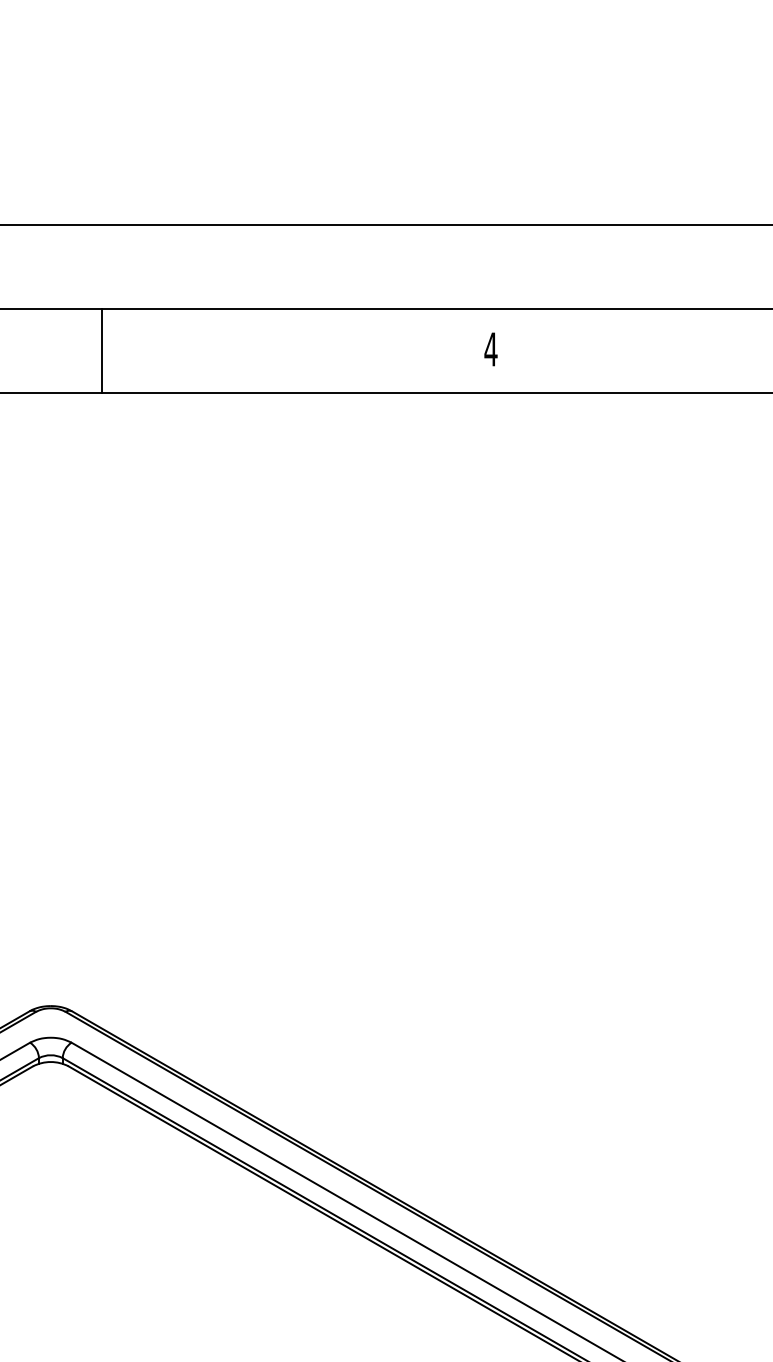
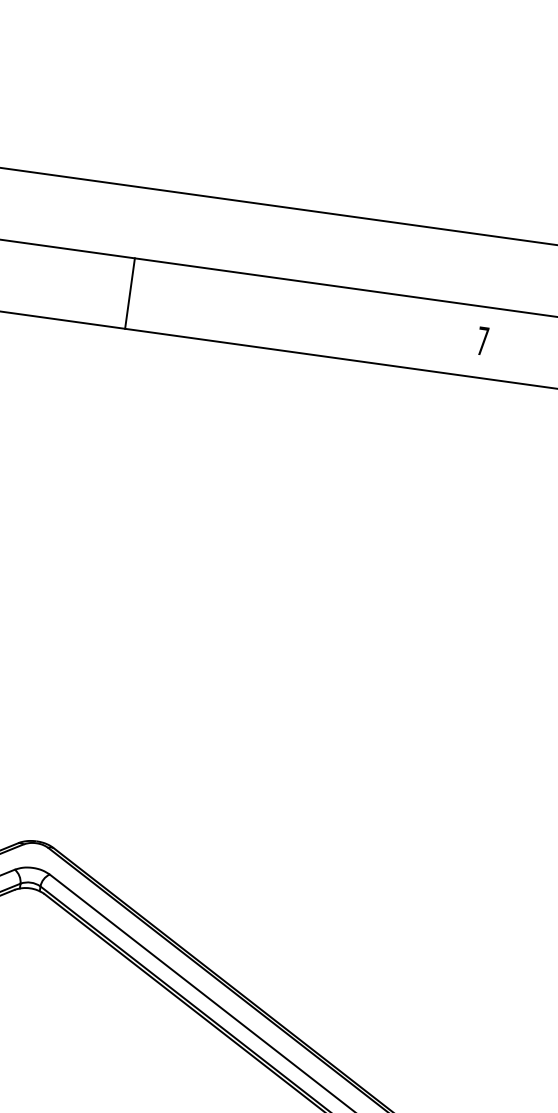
text: (490, 349) -> (482, 341), 4 -> 7
line: (102, 351) -> (130, 293), moved

